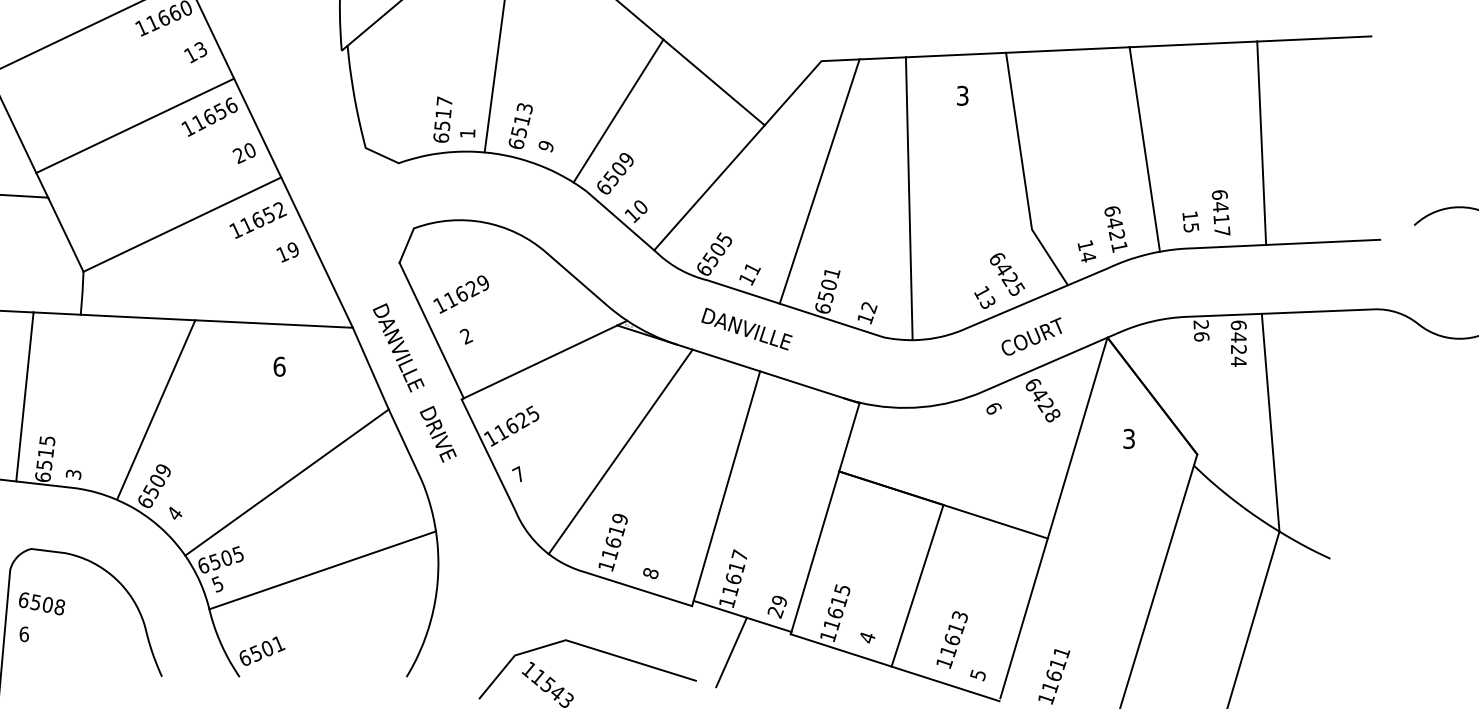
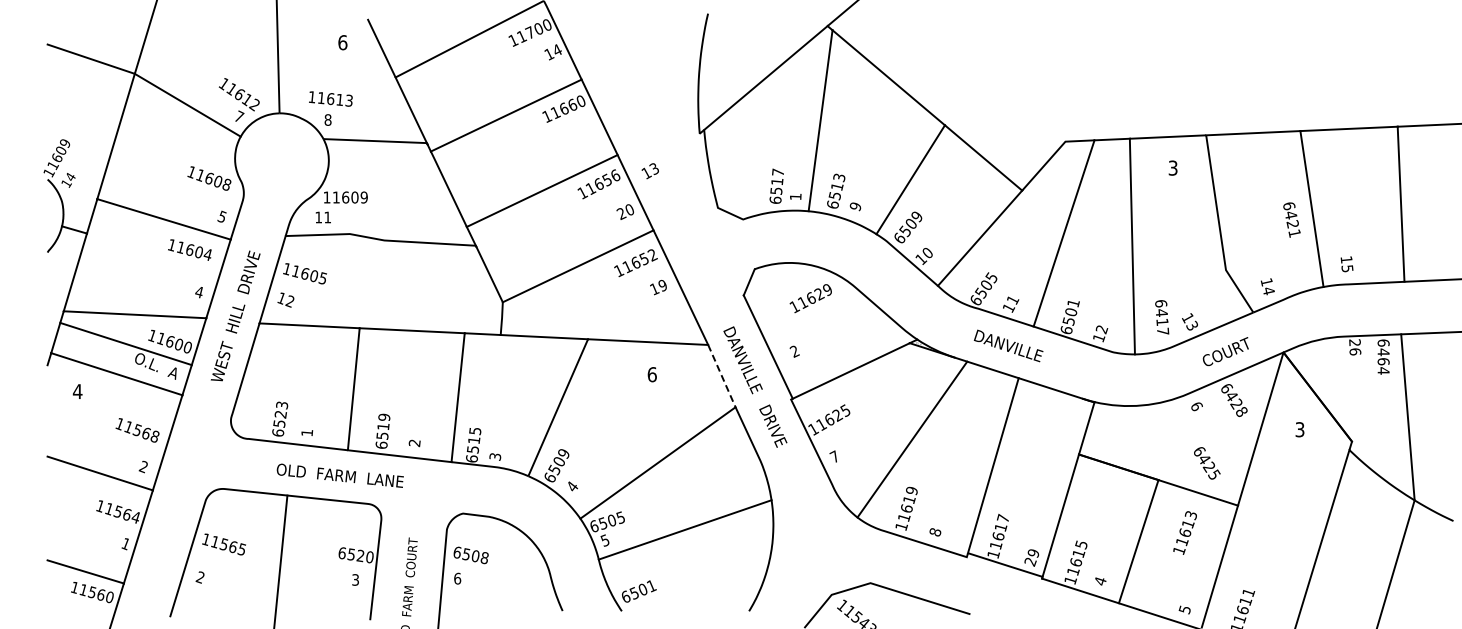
text: (194, 53) -> (649, 171), moved
text: (1221, 213) -> (1162, 317), moved
text: (1115, 228) -> (1291, 219), moved
text: (1007, 274) -> (1207, 463), moved
text: (460, 294) -> (810, 298), moved
text: (1238, 349) -> (1383, 361), 6424 -> 6464
line: (371, 369) -> (722, 376), solid -> dashed
text: (951, 639) -> (1184, 532), moved
line: (731, 652) -> (996, 592), removed

